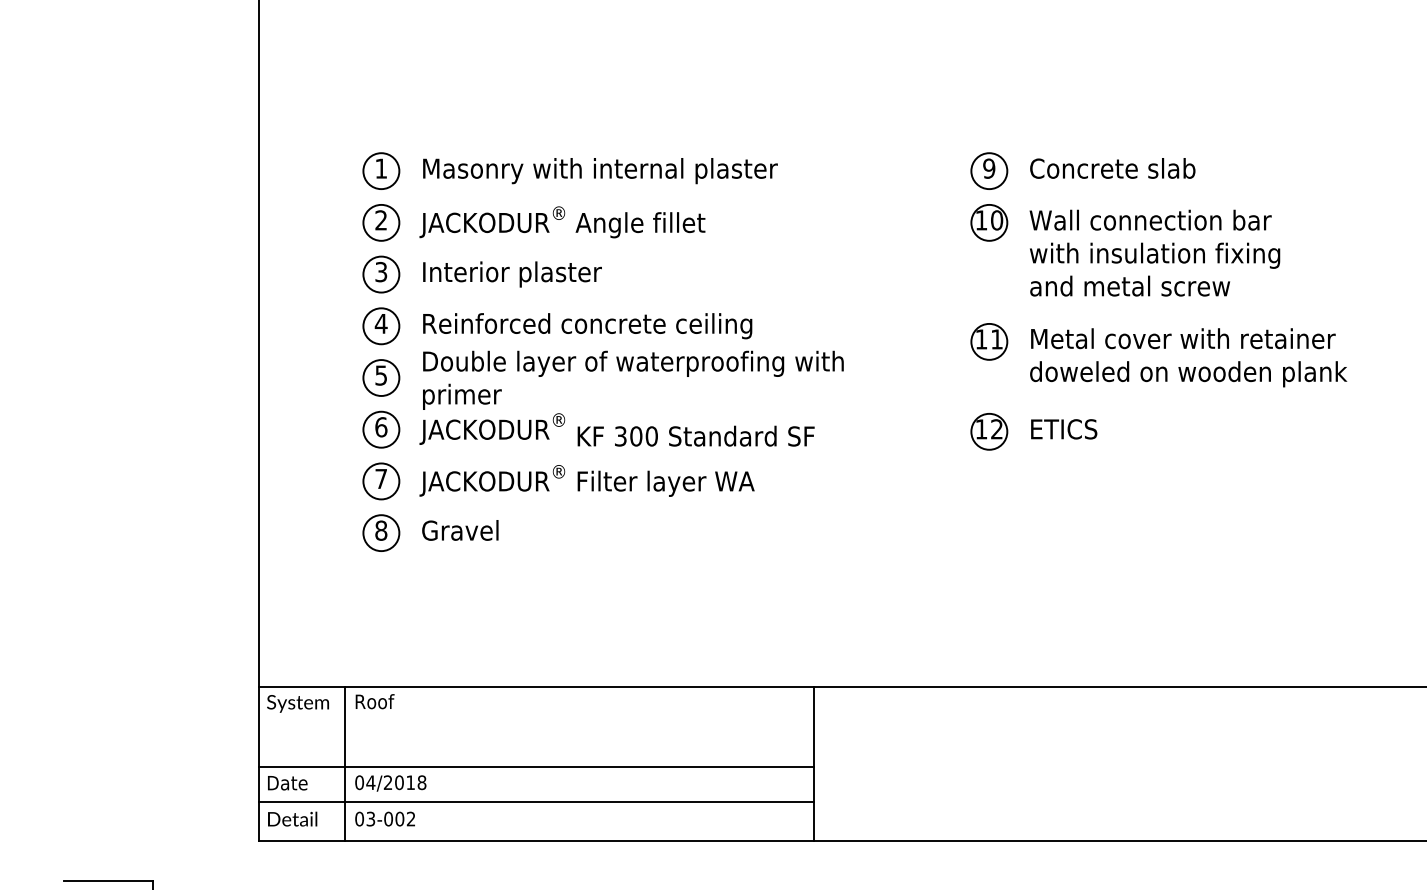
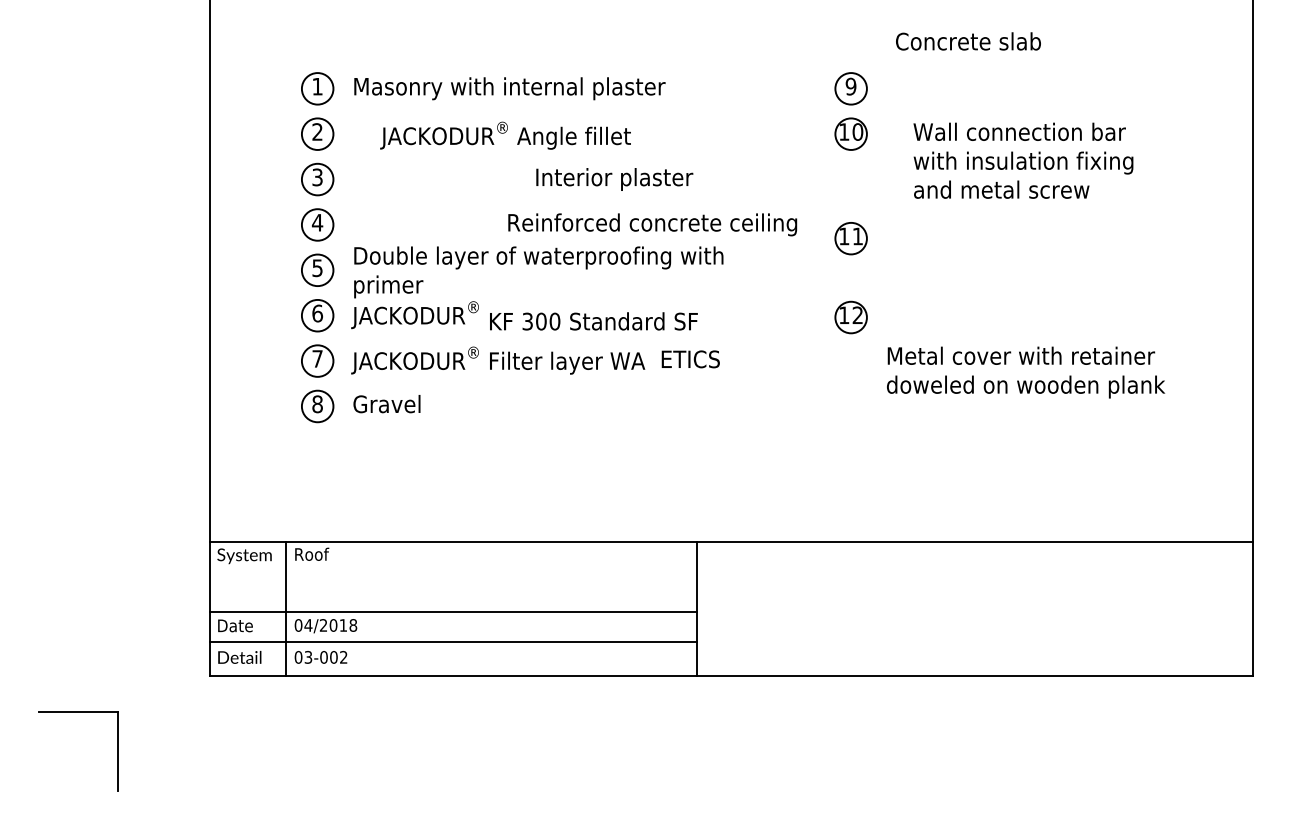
text: (1112, 168) -> (968, 41), moved
text: (562, 222) -> (505, 135), moved
text: (1154, 252) -> (1023, 160), moved
text: (512, 274) -> (614, 179), moved
text: (587, 325) -> (652, 224), moved
text: (1189, 357) -> (1026, 372), moved
text: (1063, 429) -> (690, 359), moved

